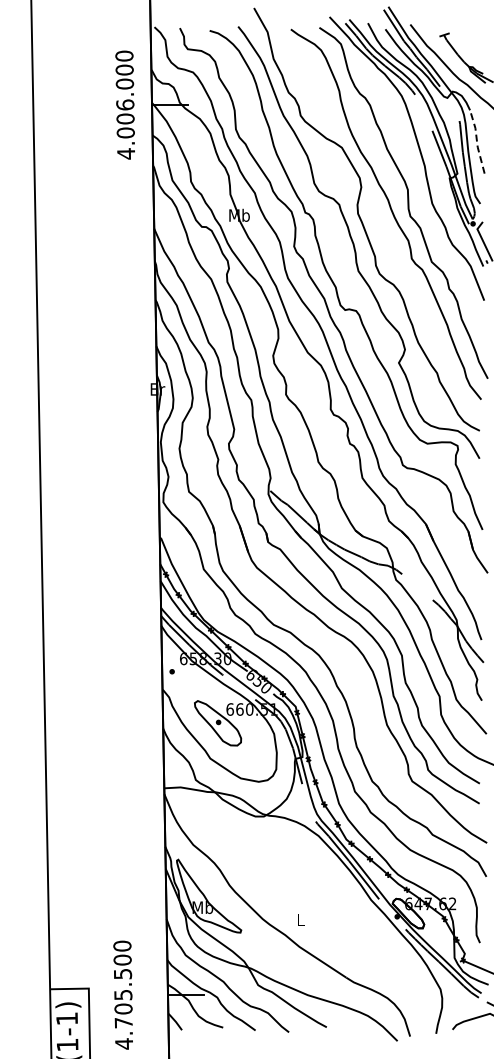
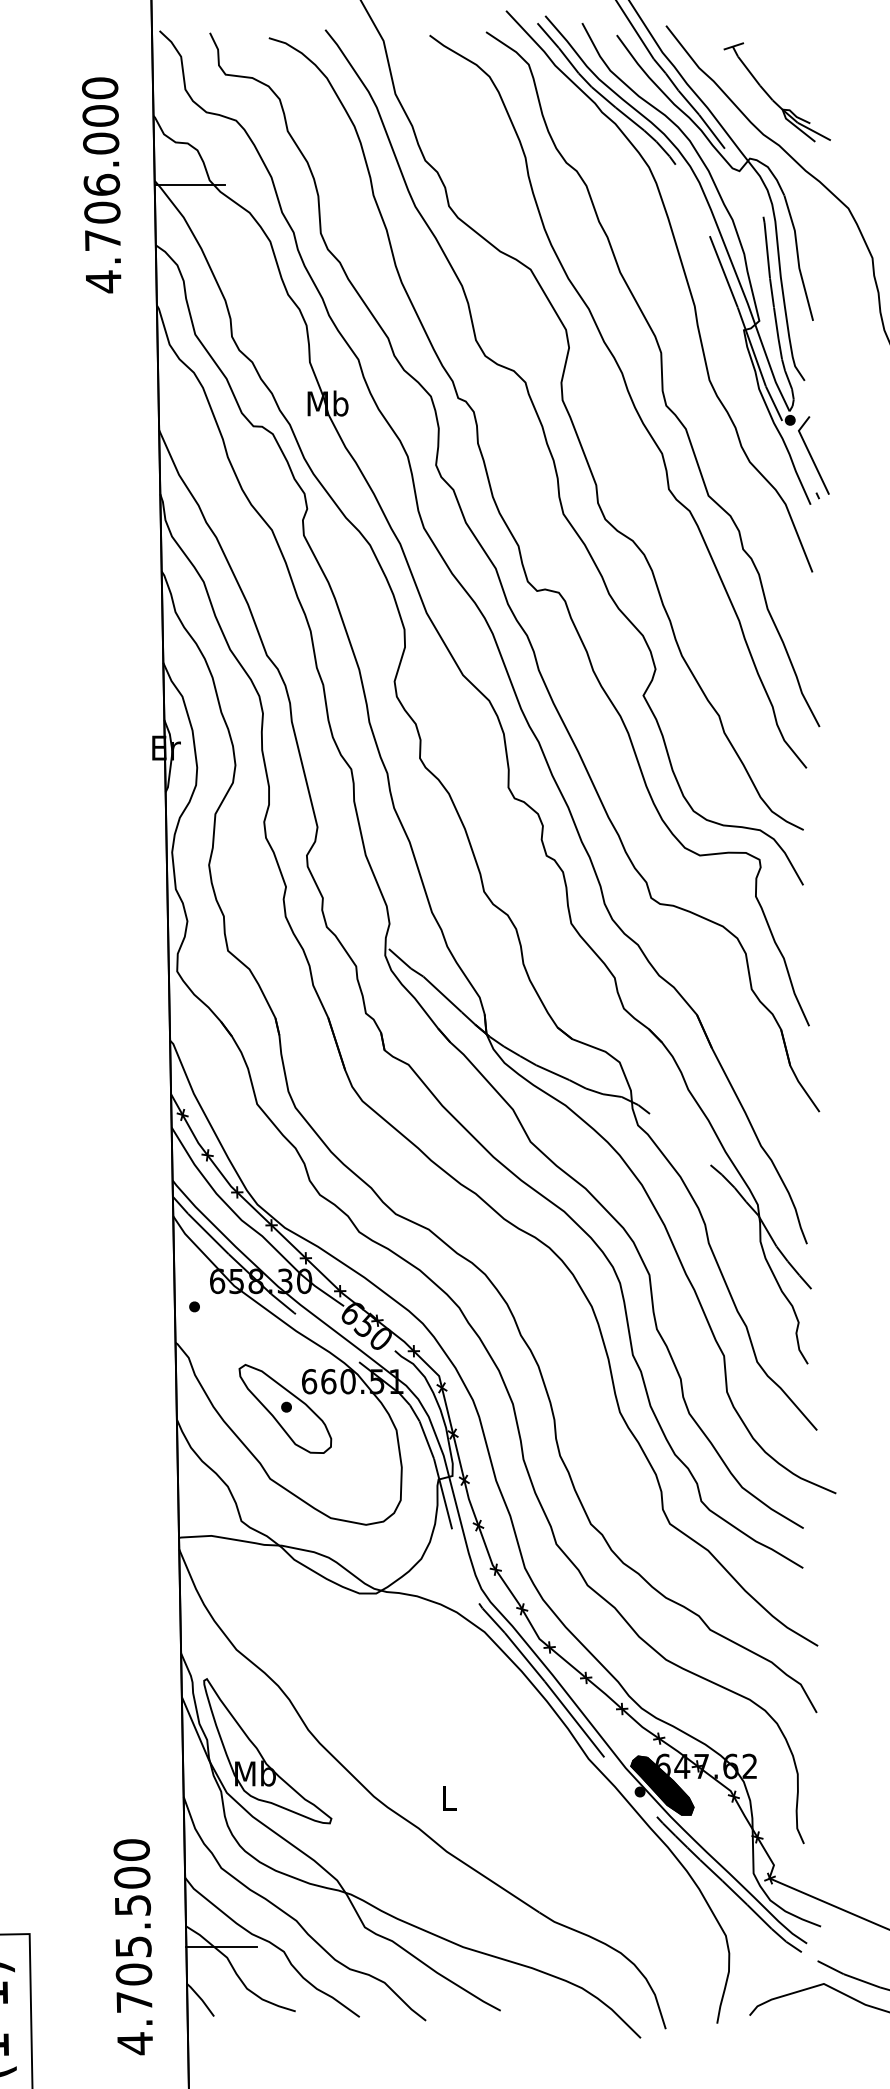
text: (125, 132) -> (102, 239), 4.006.000 -> 4.706.000
line: (476, 141) -> (797, 257), dashed -> solid
fill: (408, 913) -> (662, 1785), added
text: (122, 994) -> (131, 1945), moved

